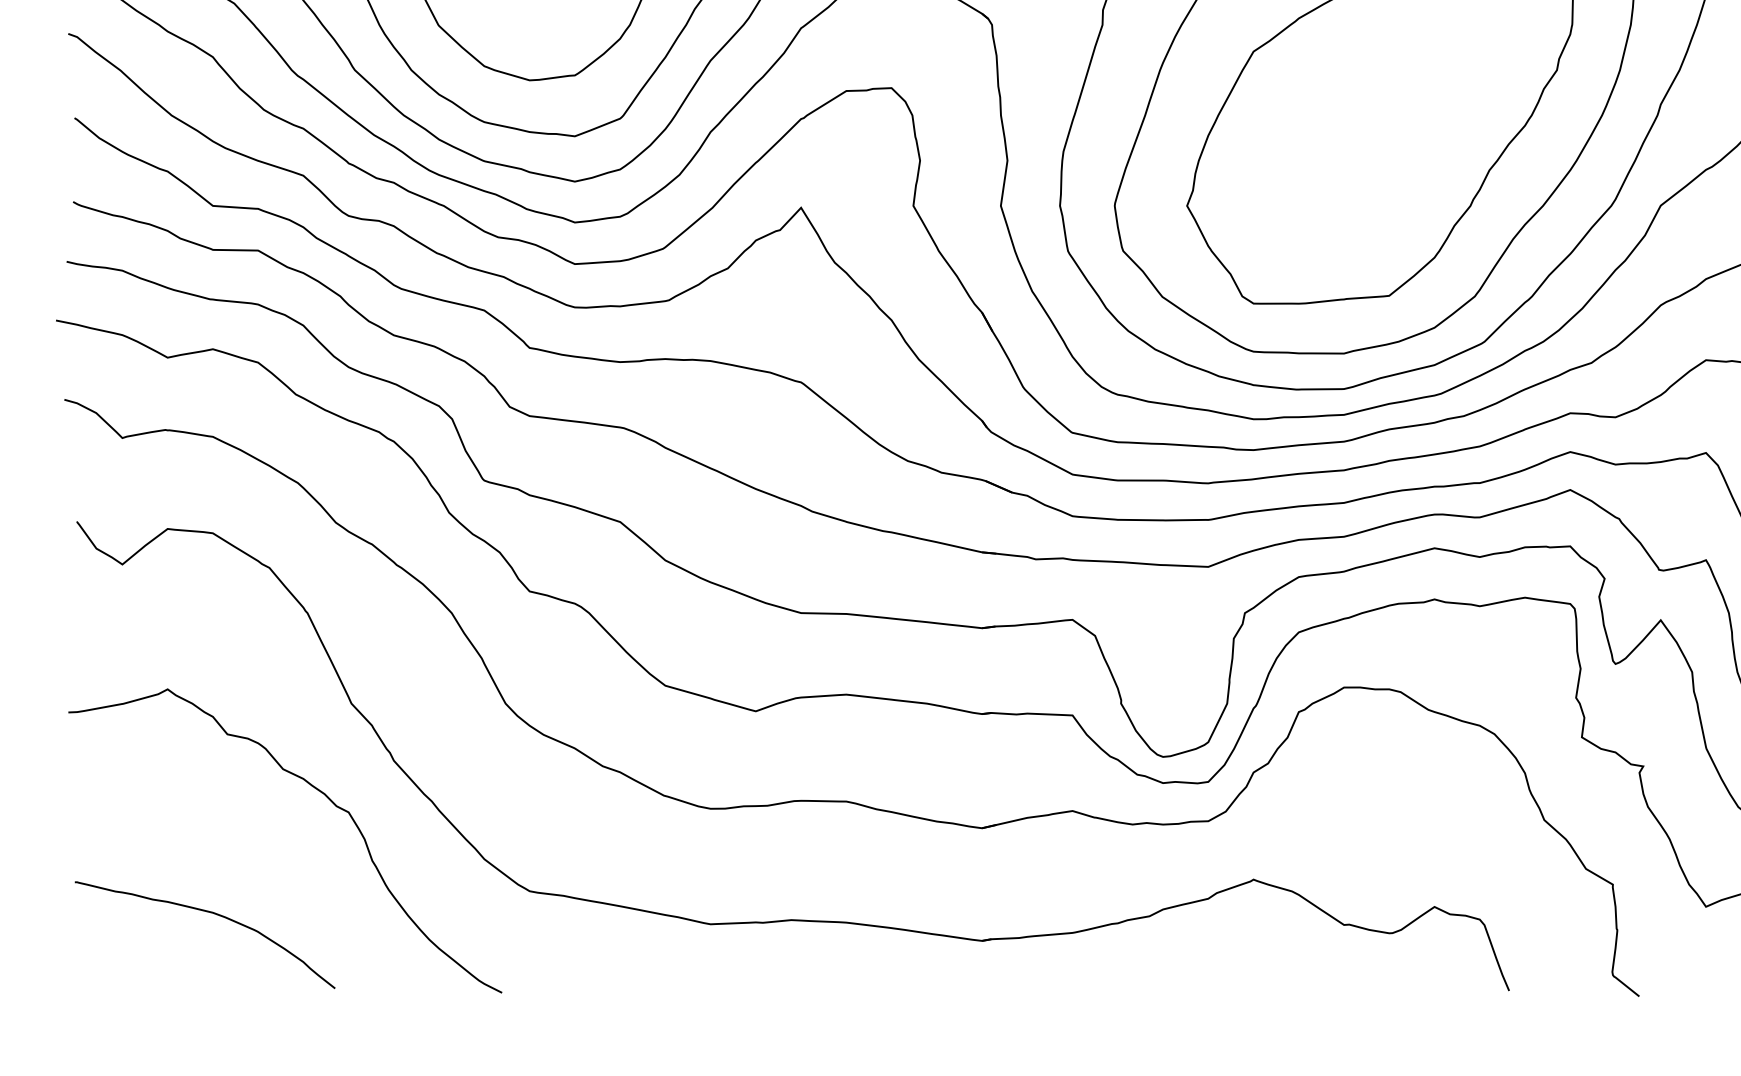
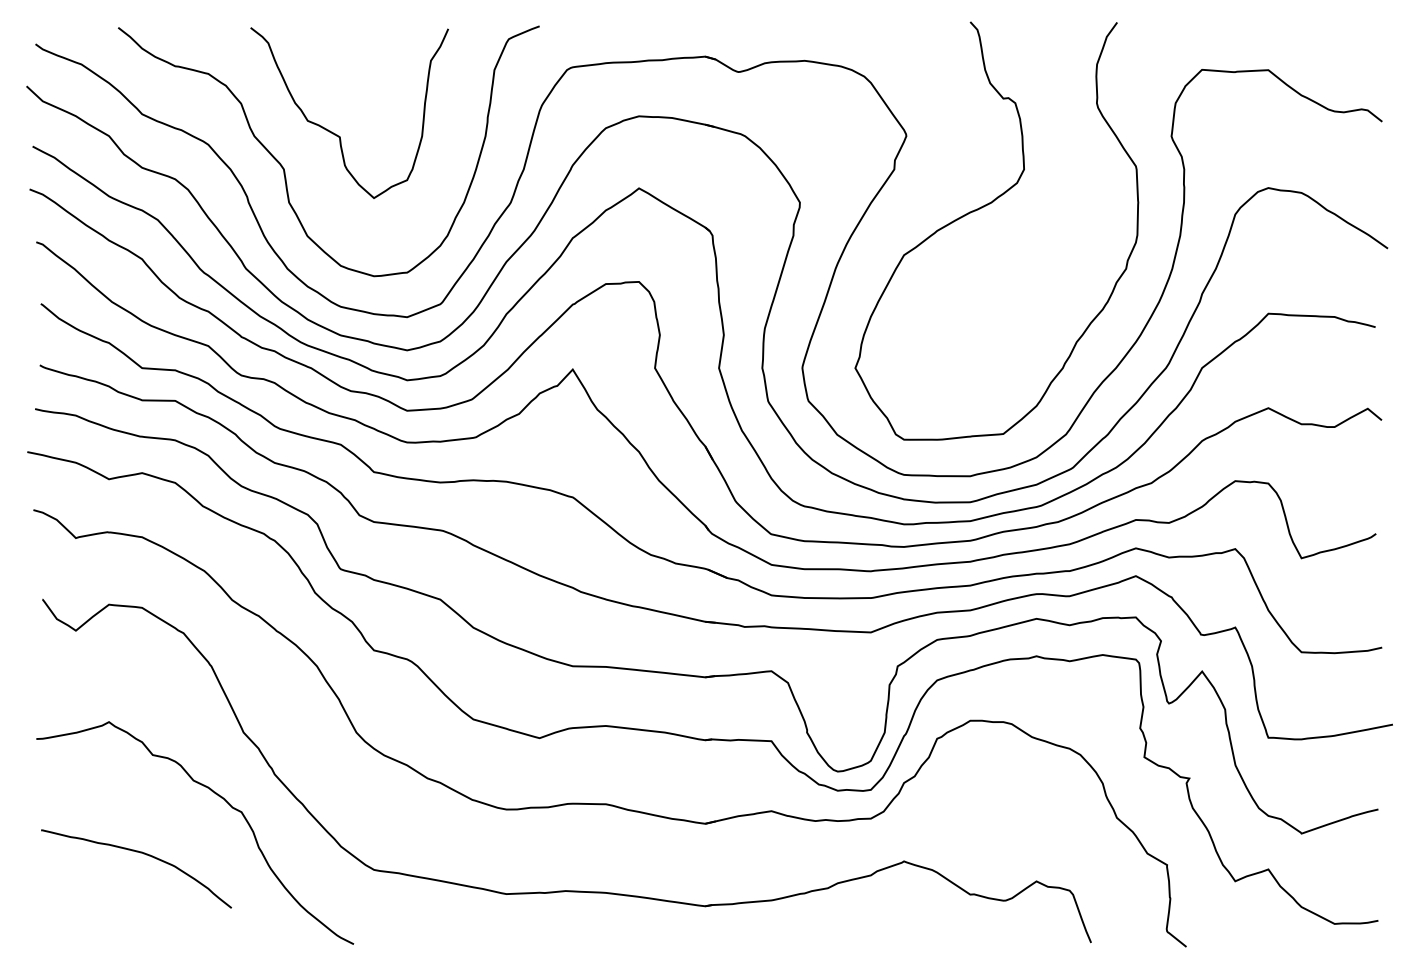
curve: (210, 913) -> (140, 853), moved

